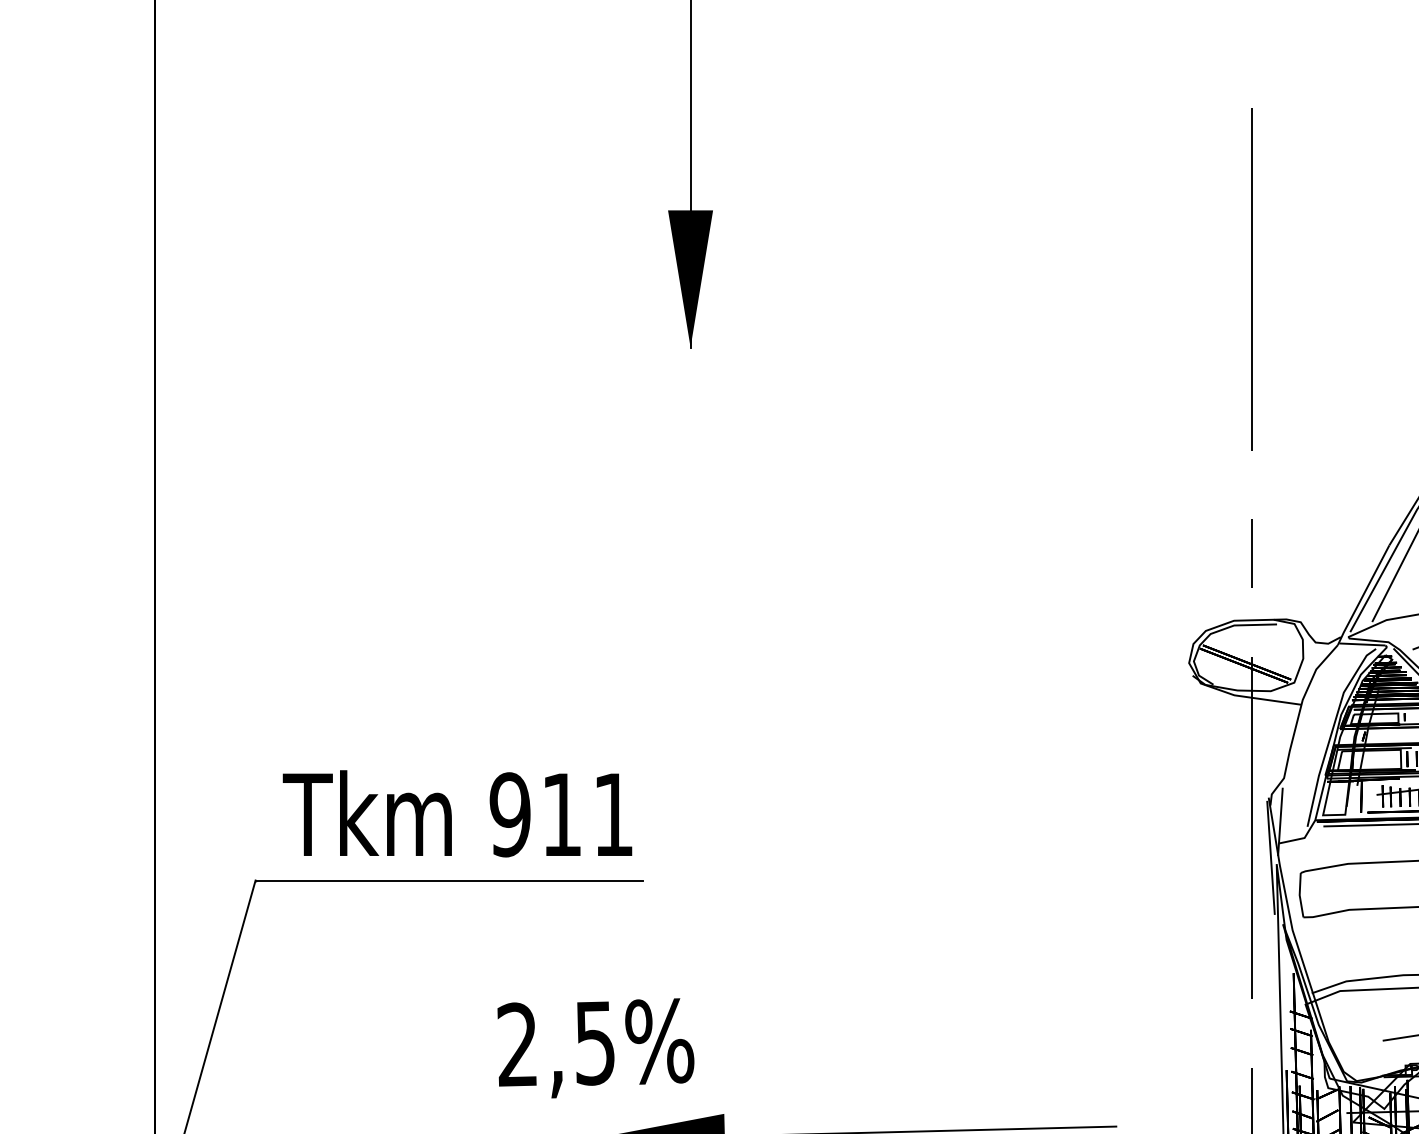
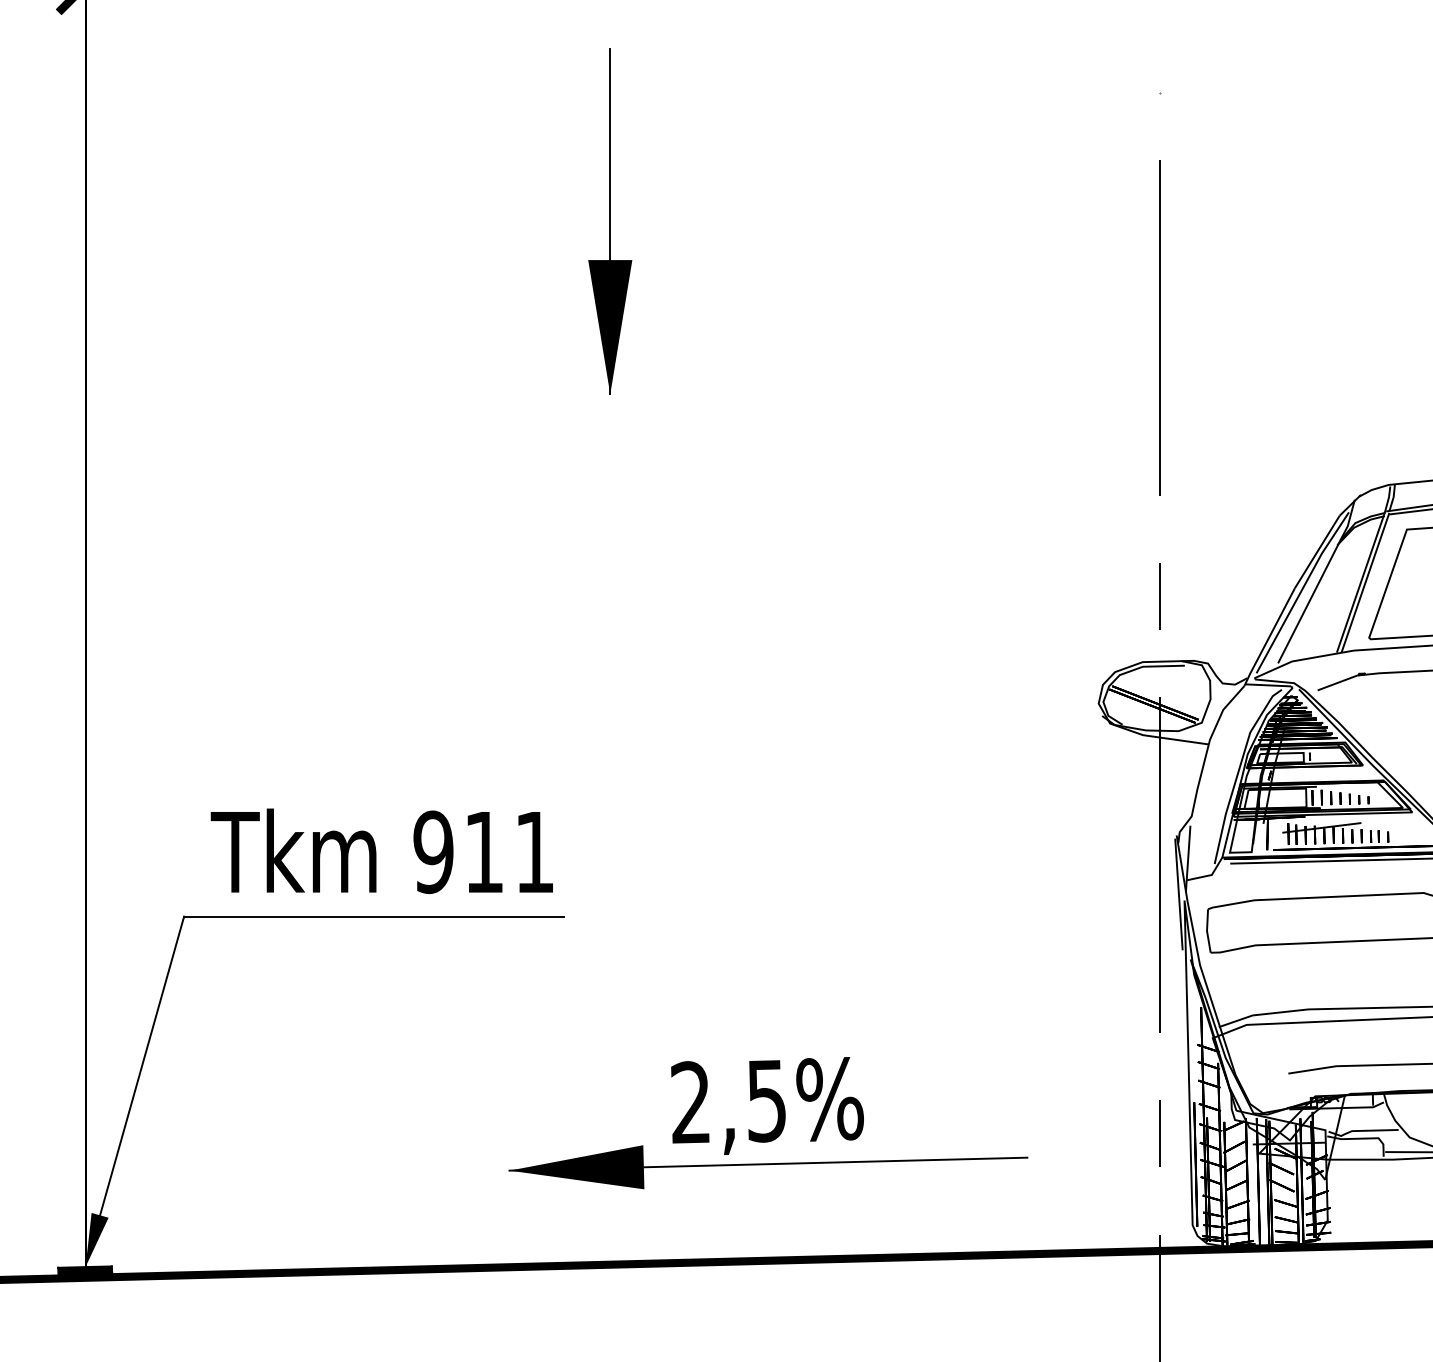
text: (595, 1047) -> (767, 1105), moved

